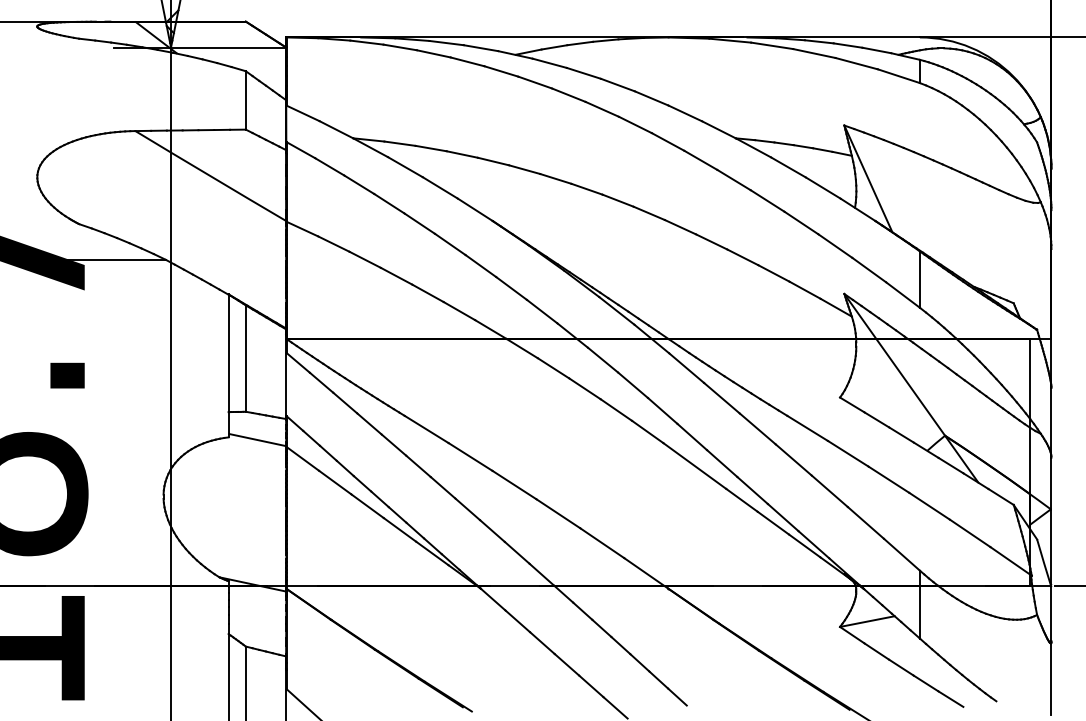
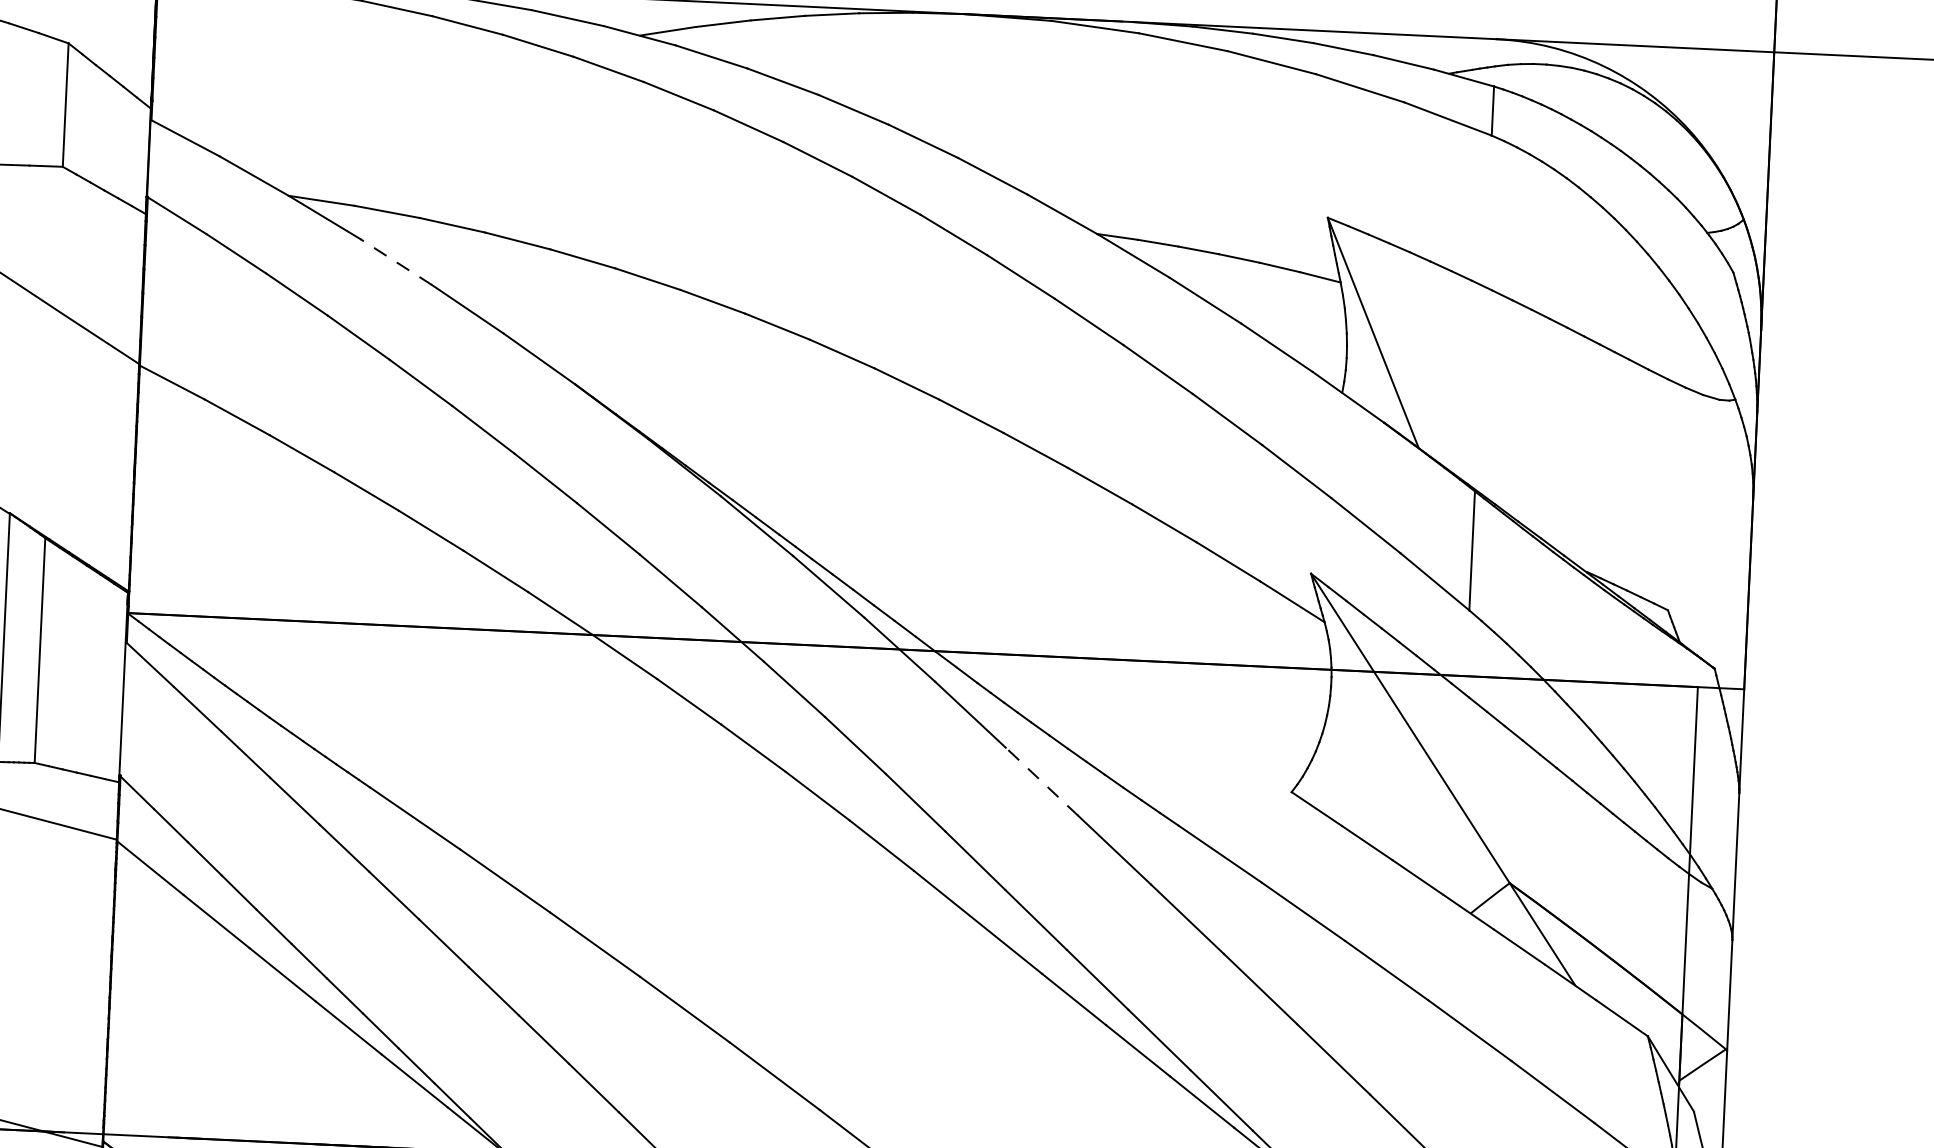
line: (404, 166) -> (394, 260), solid -> dashed
line: (721, 397) -> (1041, 780), solid -> dashed

